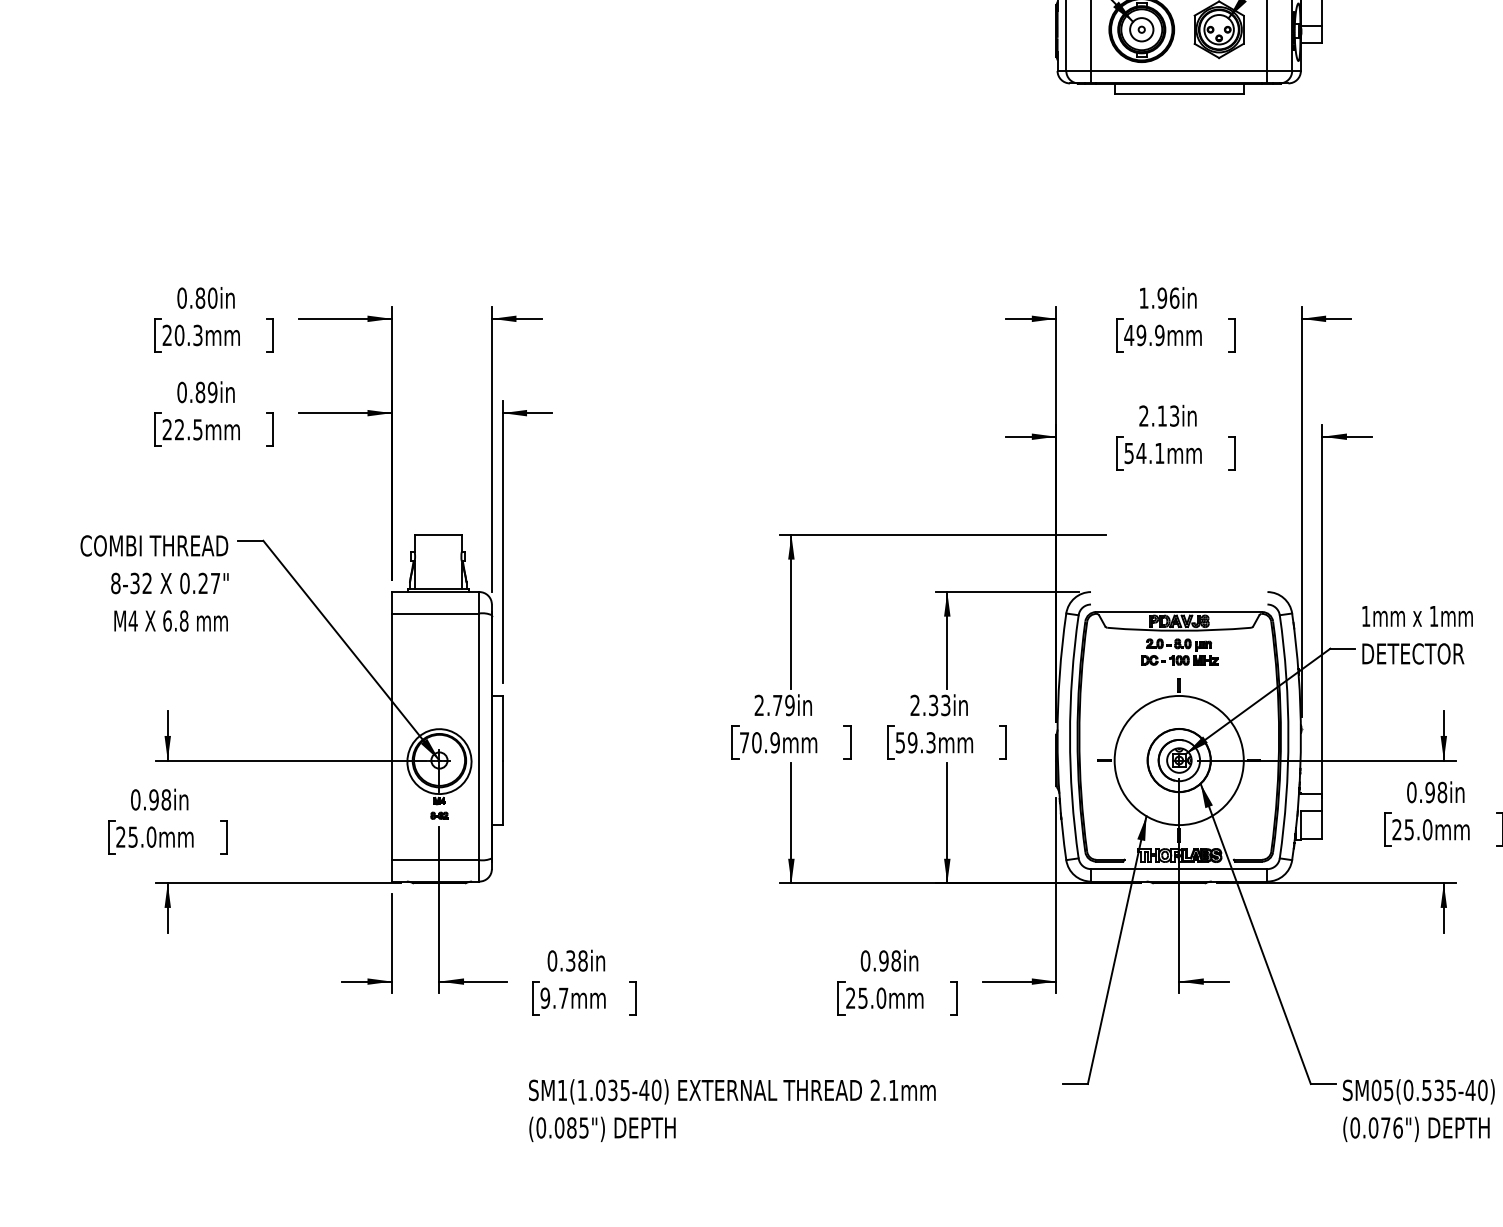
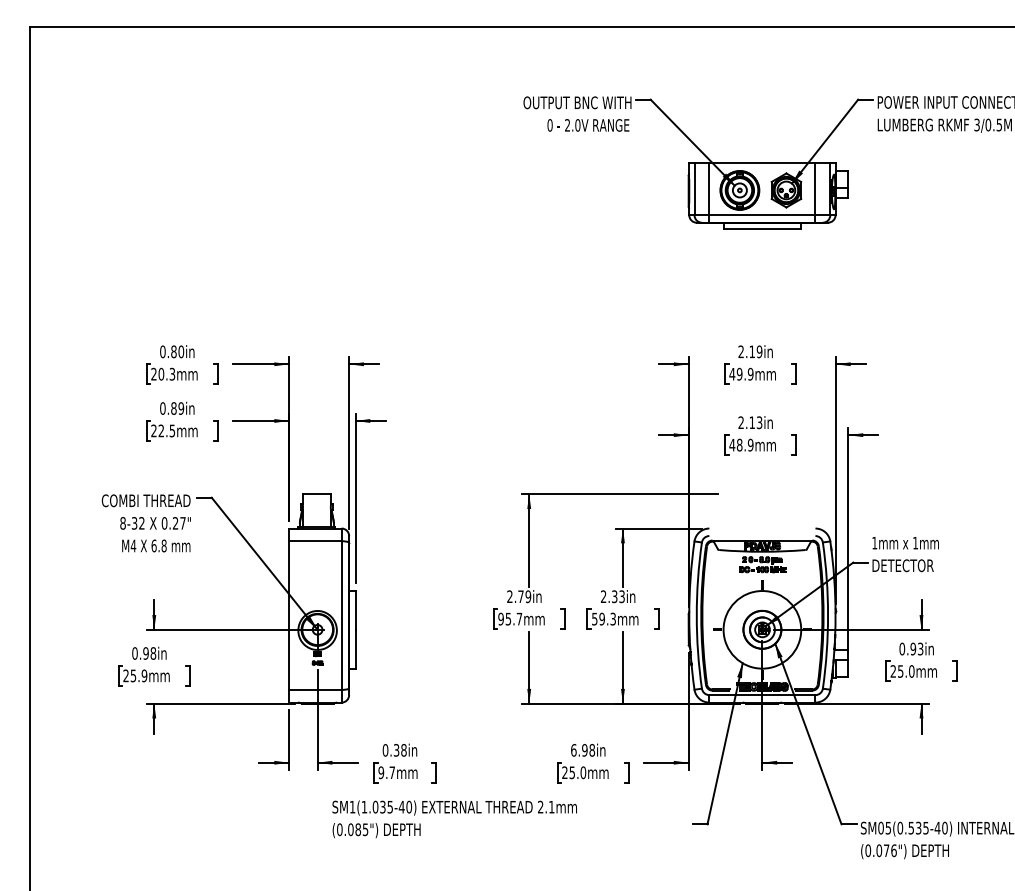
text: (1159, 297) -> (750, 351), 1.96in -> 2.19in
text: (1144, 452) -> (741, 444), 54.1mm -> 48.9mm
text: (760, 741) -> (510, 618), 70.9mm -> 95.7mm
text: (1442, 791) -> (920, 648), 0.98in -> 0.93in
text: (151, 836) -> (144, 675), 25.0mm -> 25.9mm
text: (865, 961) -> (573, 750), 0.98in -> 6.98in
text: (731, 1110) -> (454, 819), moved

